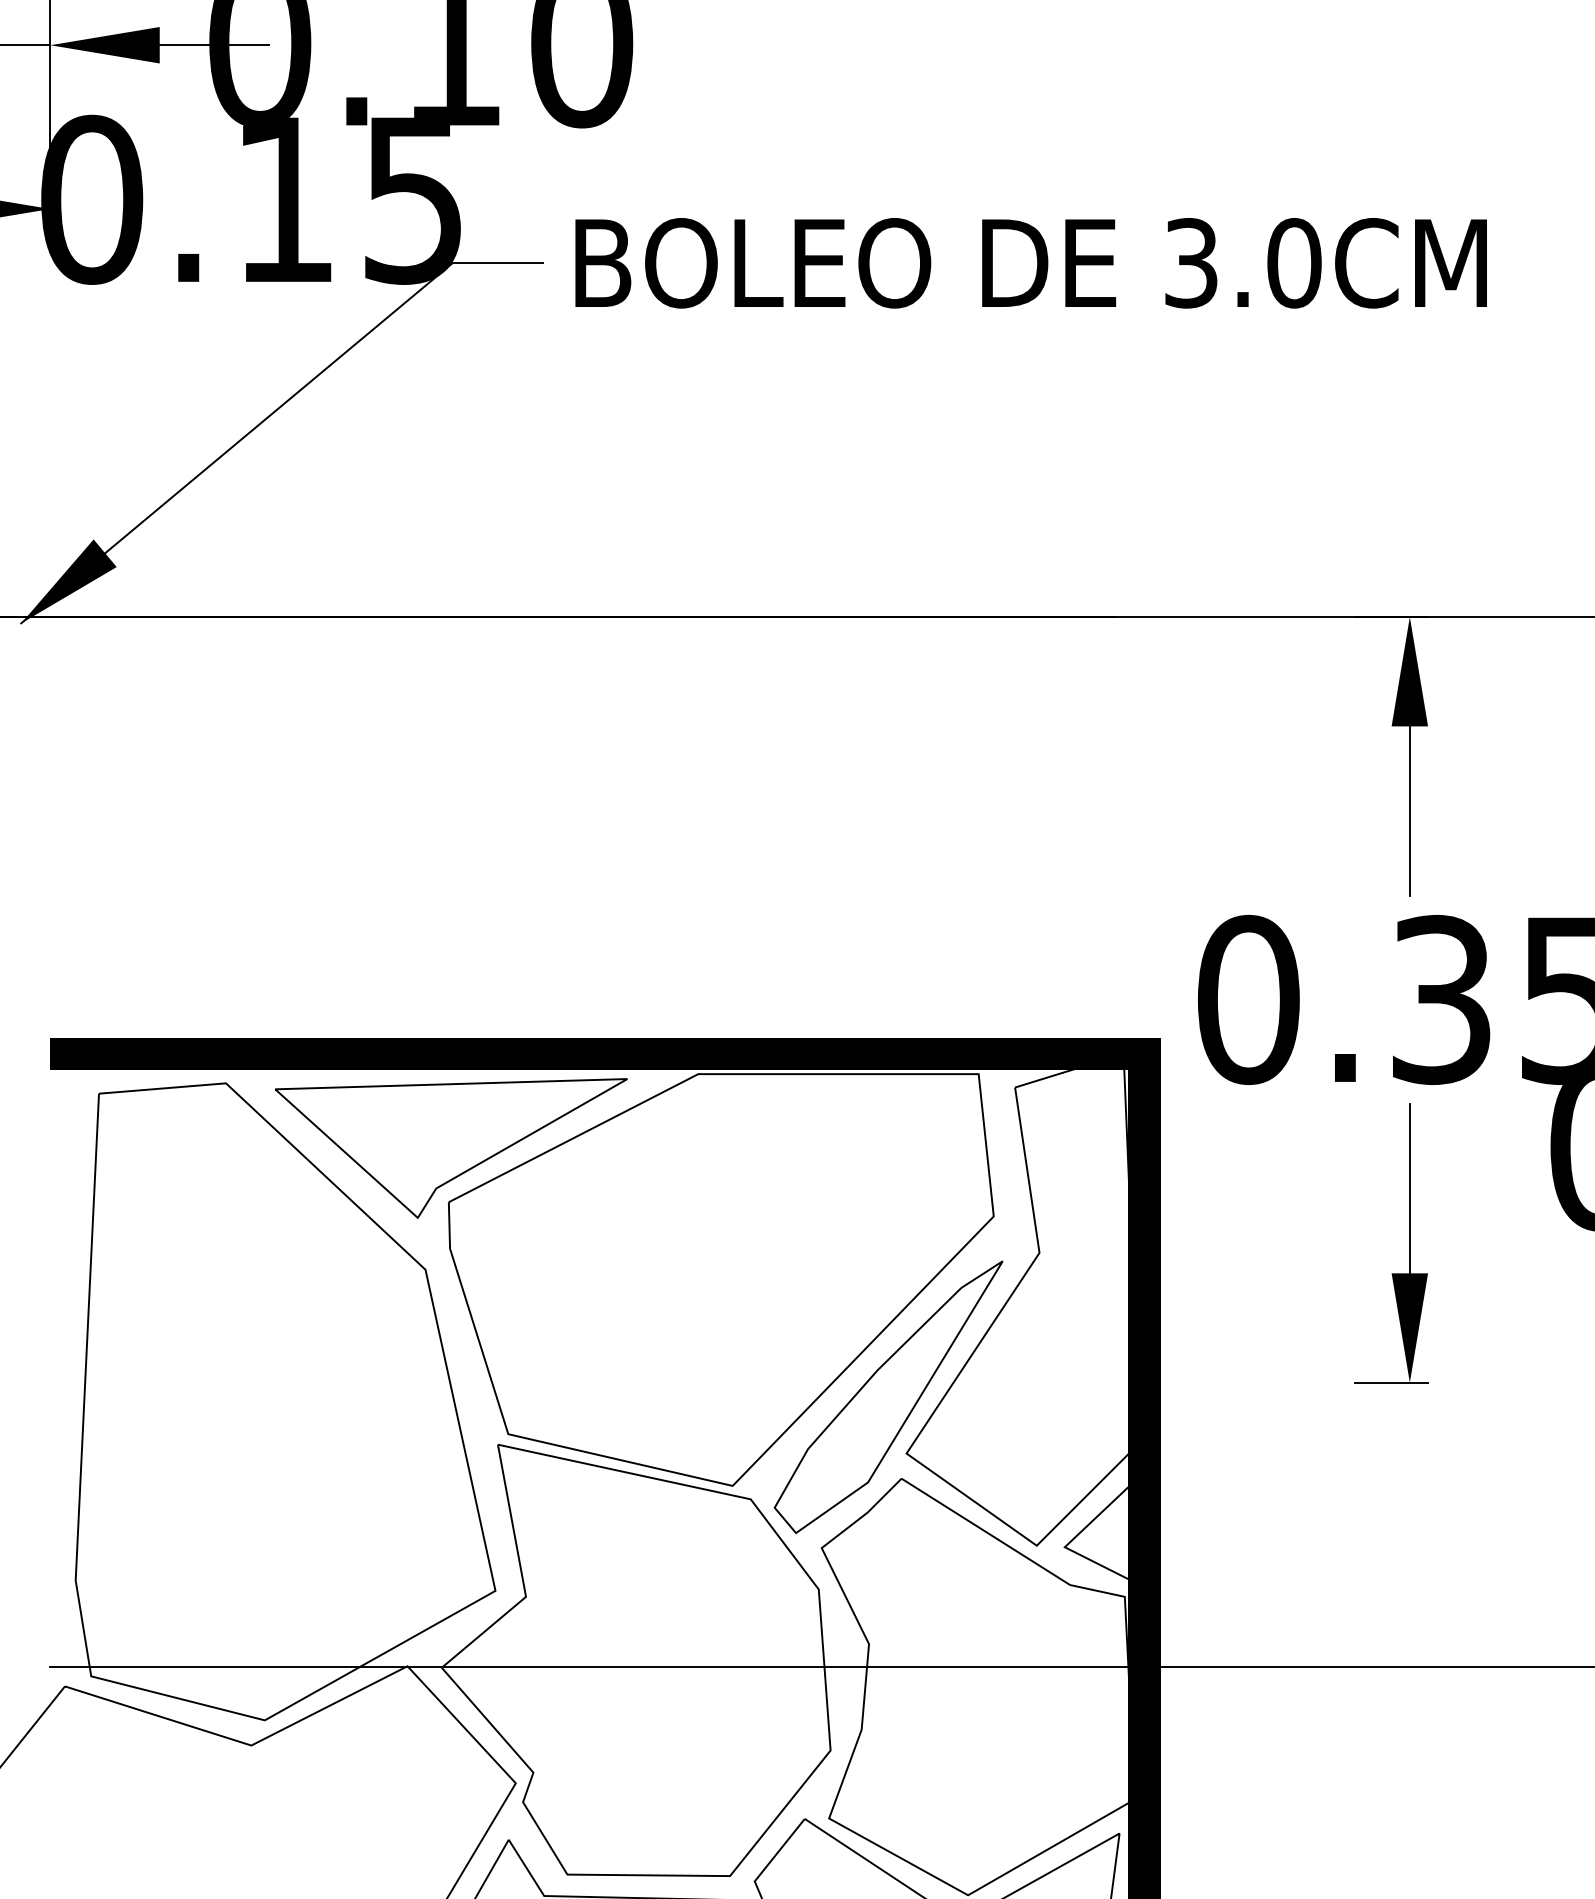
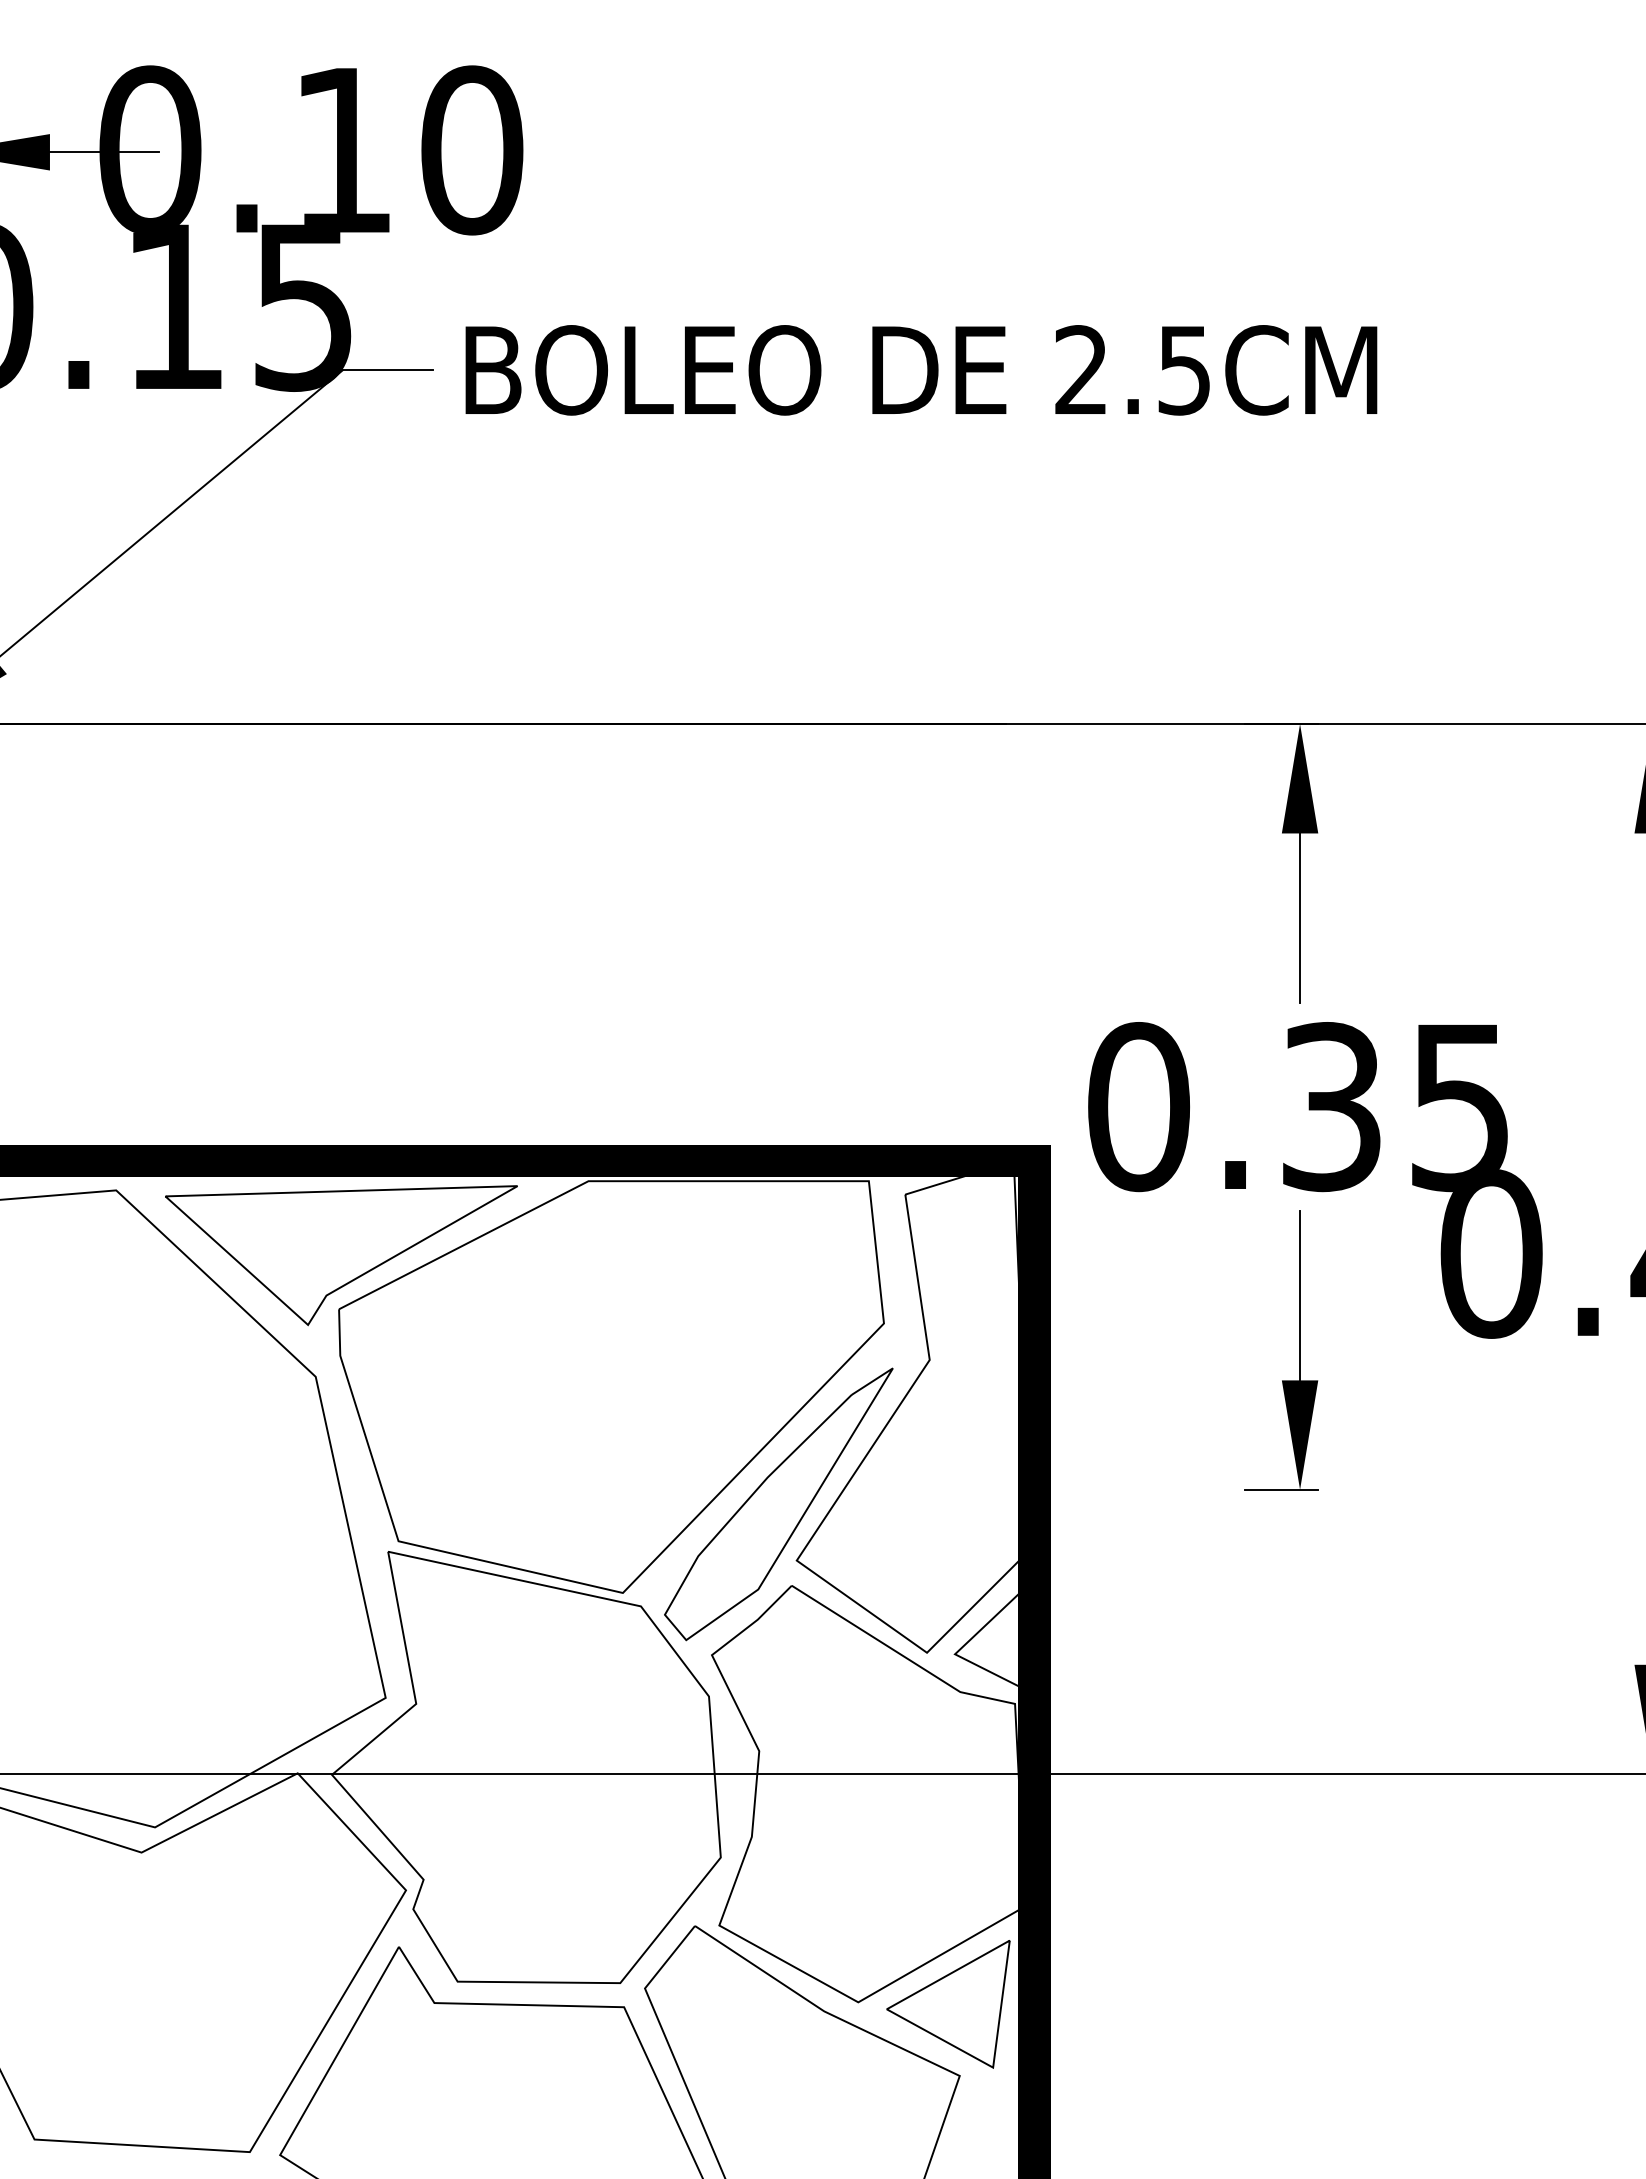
text: (1243, 263) -> (1133, 370), 3.0CM -> 2.5CM

